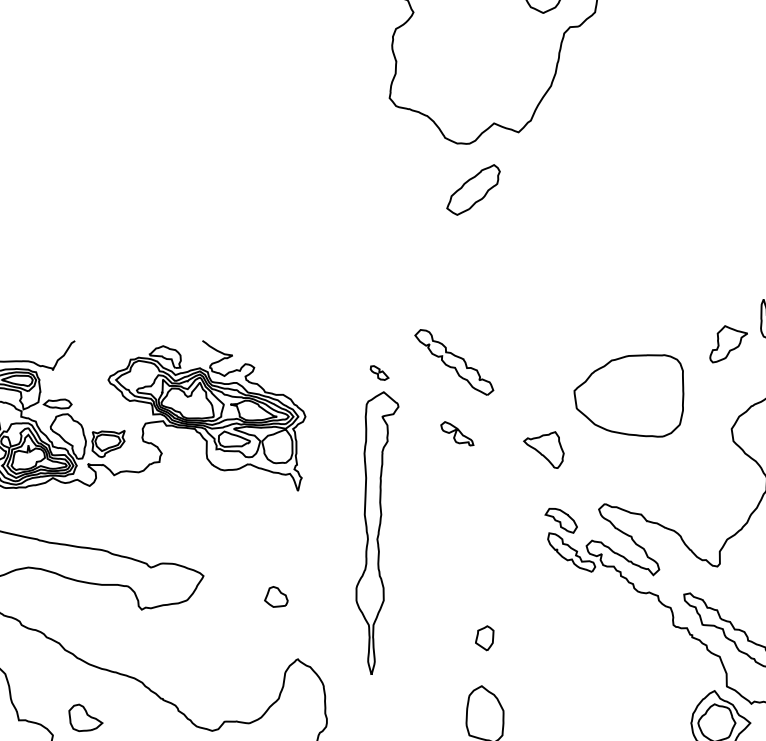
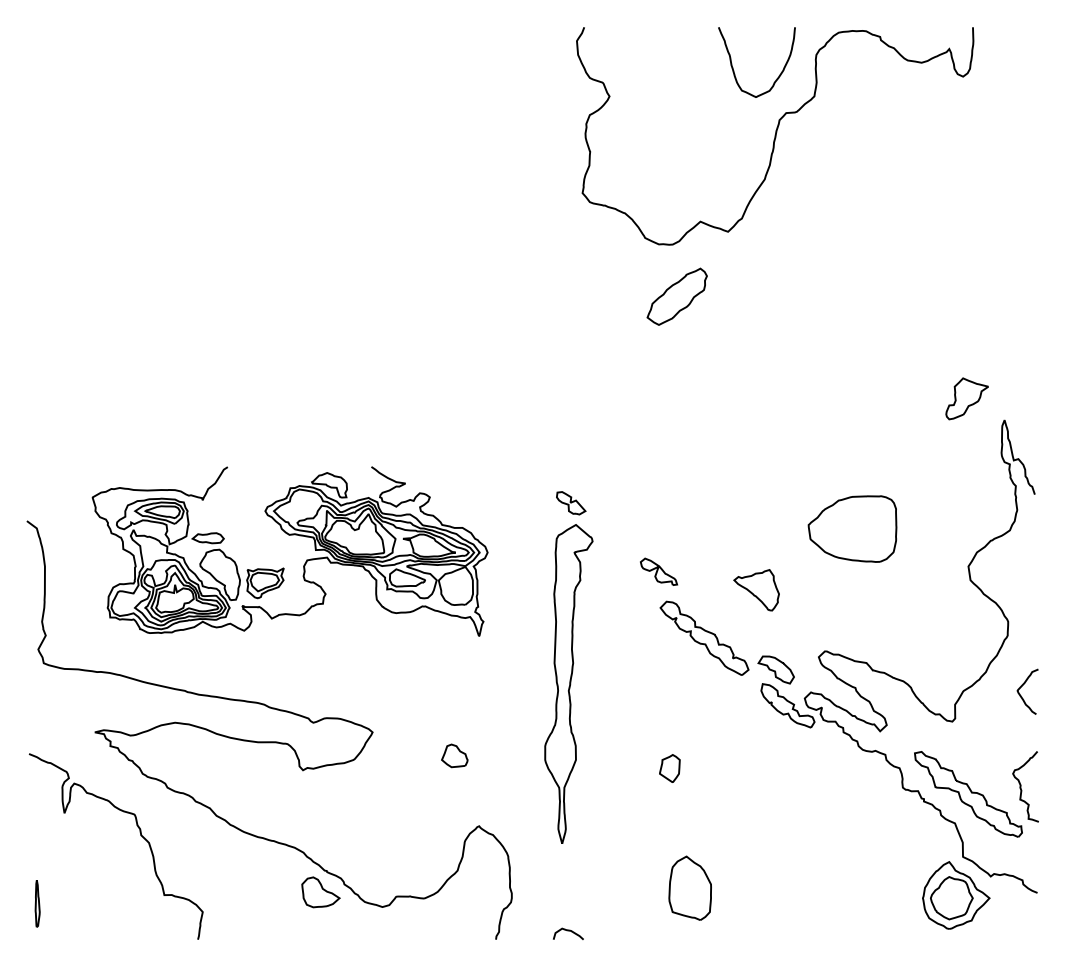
part: (728, 343) -> (966, 398), moved
part: (454, 361) -> (704, 637), moved
part: (379, 373) -> (571, 503), size x1.43
part: (628, 395) -> (852, 528), size x0.71
part: (484, 638) -> (669, 768), moved
part: (85, 718) -> (320, 892), moved

